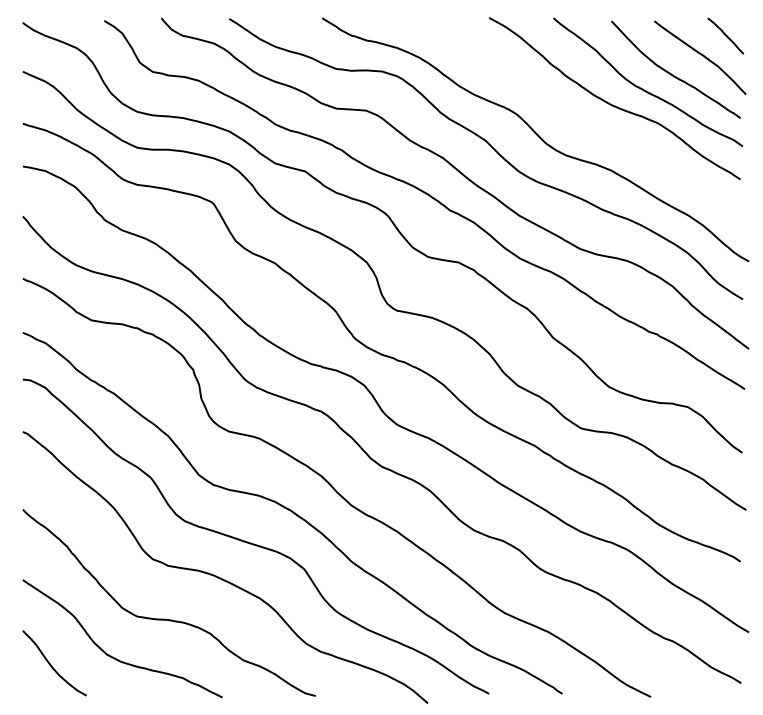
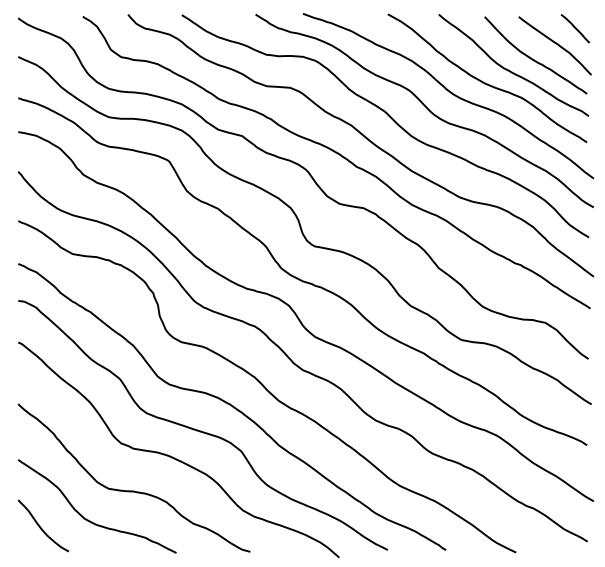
curve: (566, 116) -> (449, 92), added

